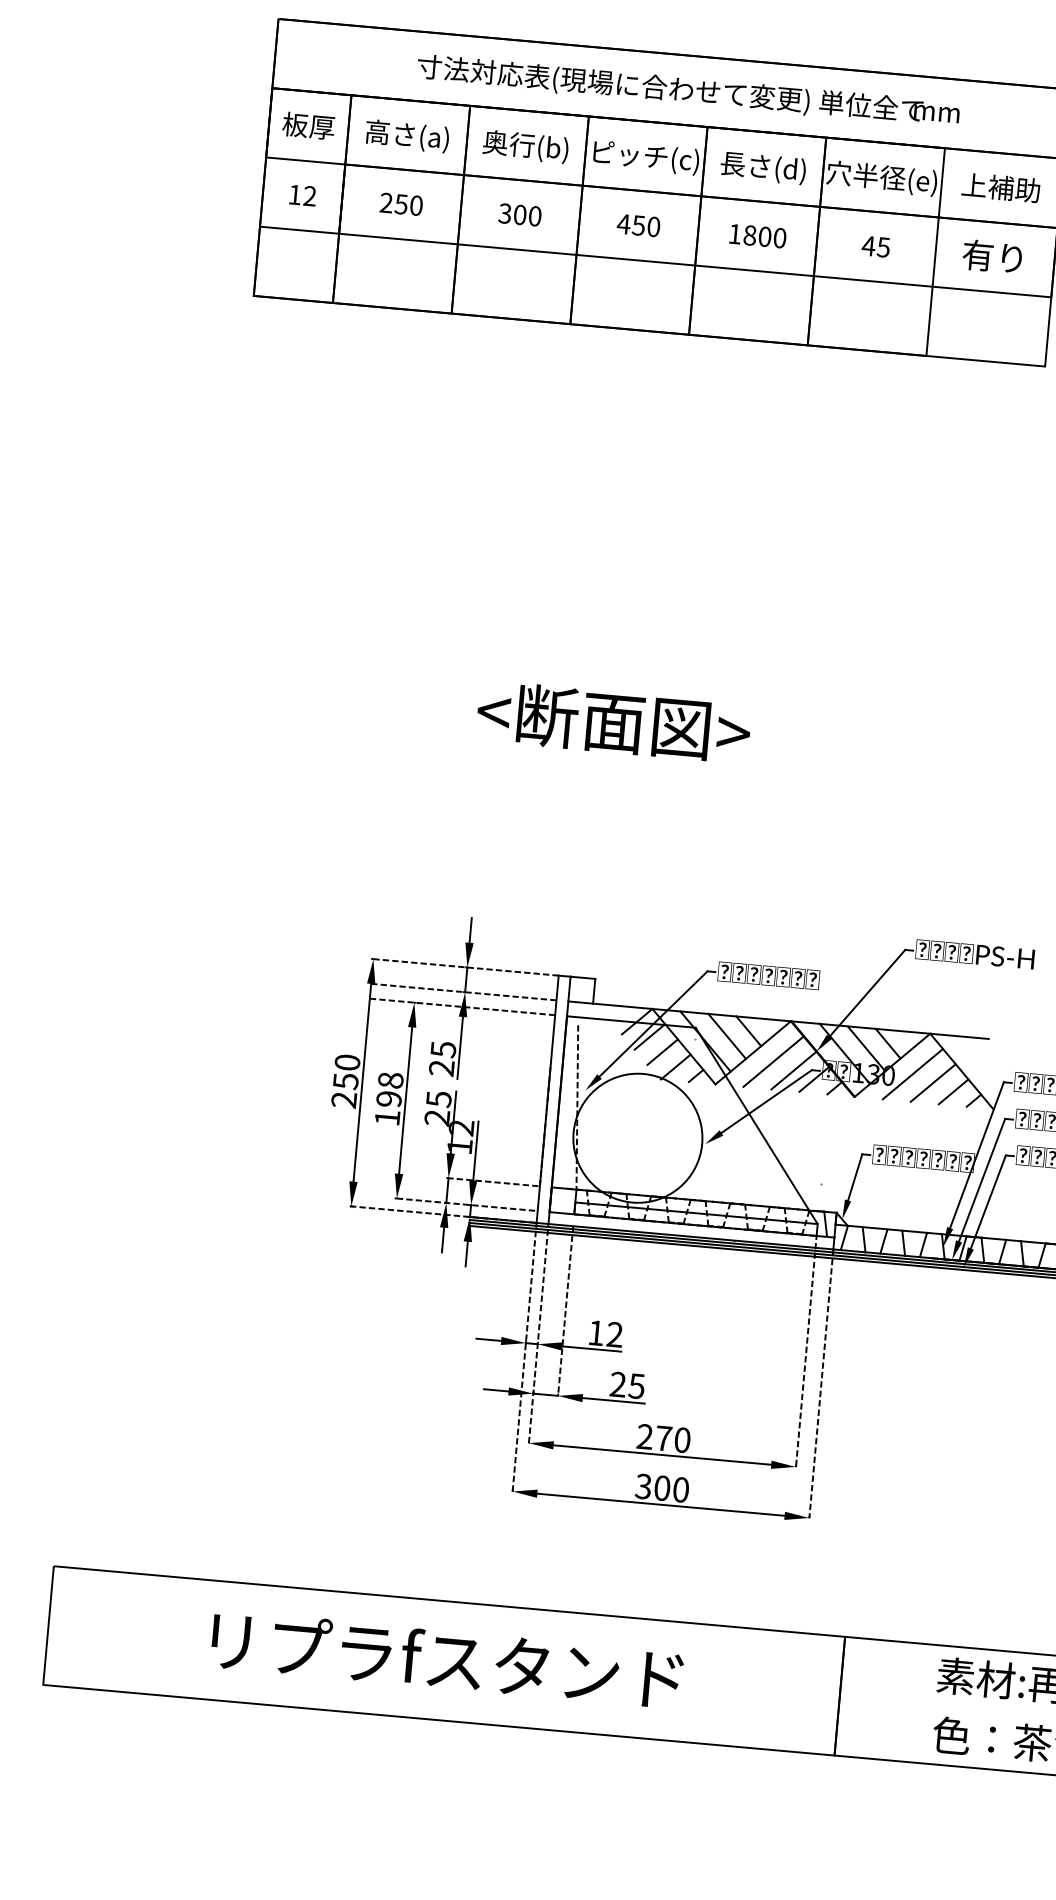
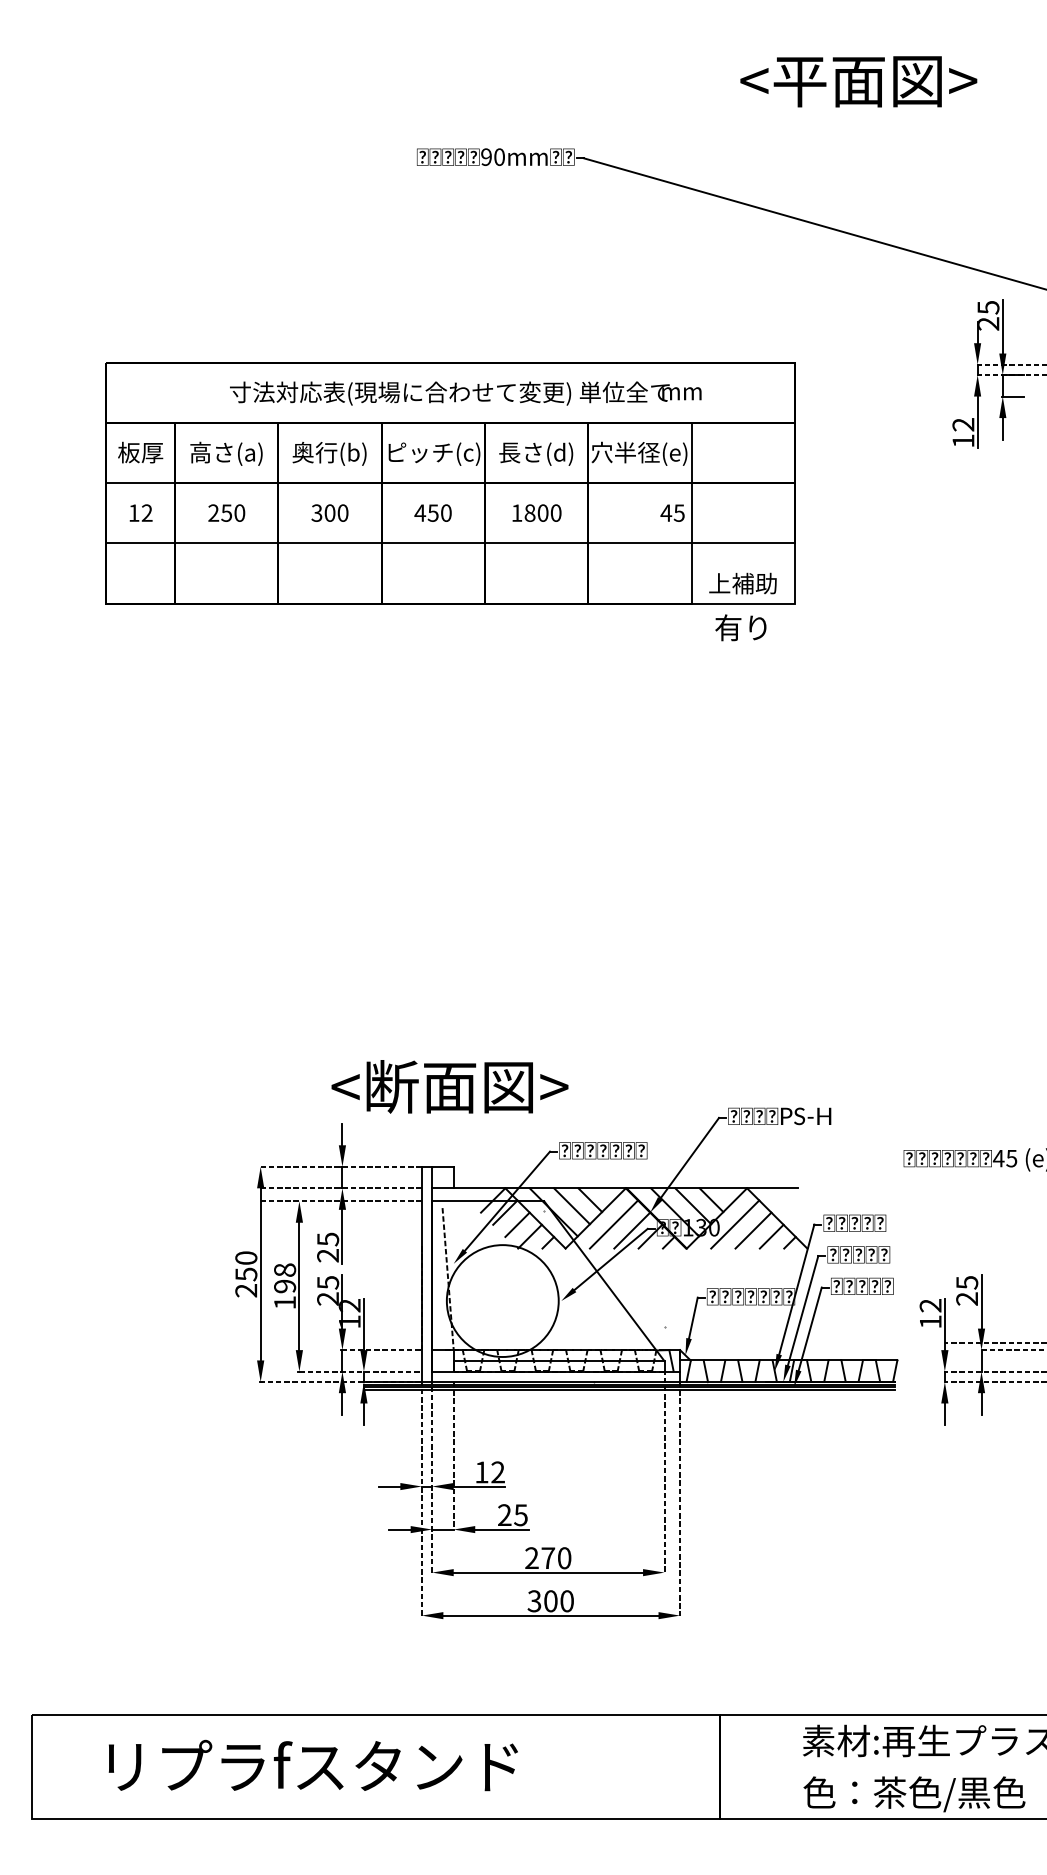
text: (1000, 187) -> (742, 583), moved
text: (875, 245) -> (672, 512), moved
text: (991, 256) -> (740, 627), moved
text: (613, 721) -> (449, 1086), moved
text: (446, 1659) -> (312, 1765), moved

